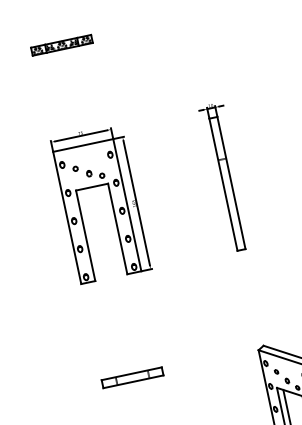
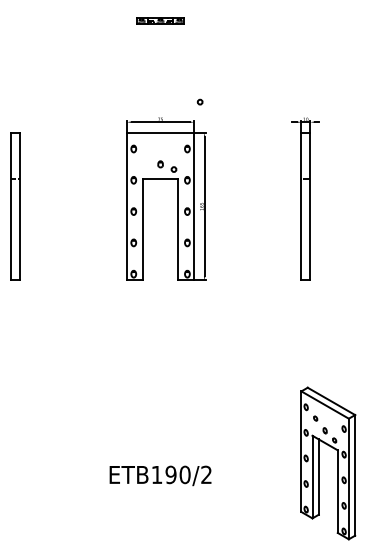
part: (61, 45) -> (160, 21), size x0.7
circle: (74, 168) -> (199, 101), moved
part: (132, 378) -> (160, 392), removed

